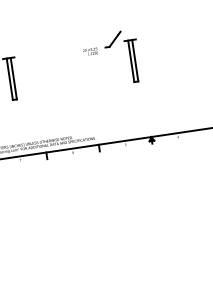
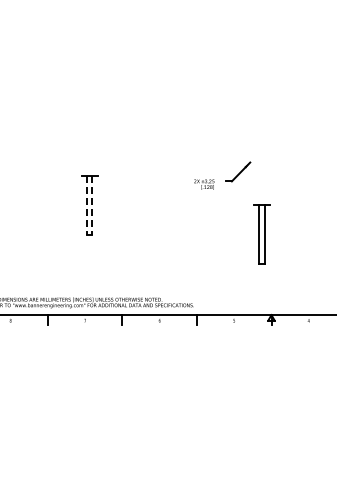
part: (132, 60) -> (261, 234), moved
line: (9, 79) -> (86, 206), solid -> dashed
line: (13, 79) -> (92, 206), solid -> dashed

